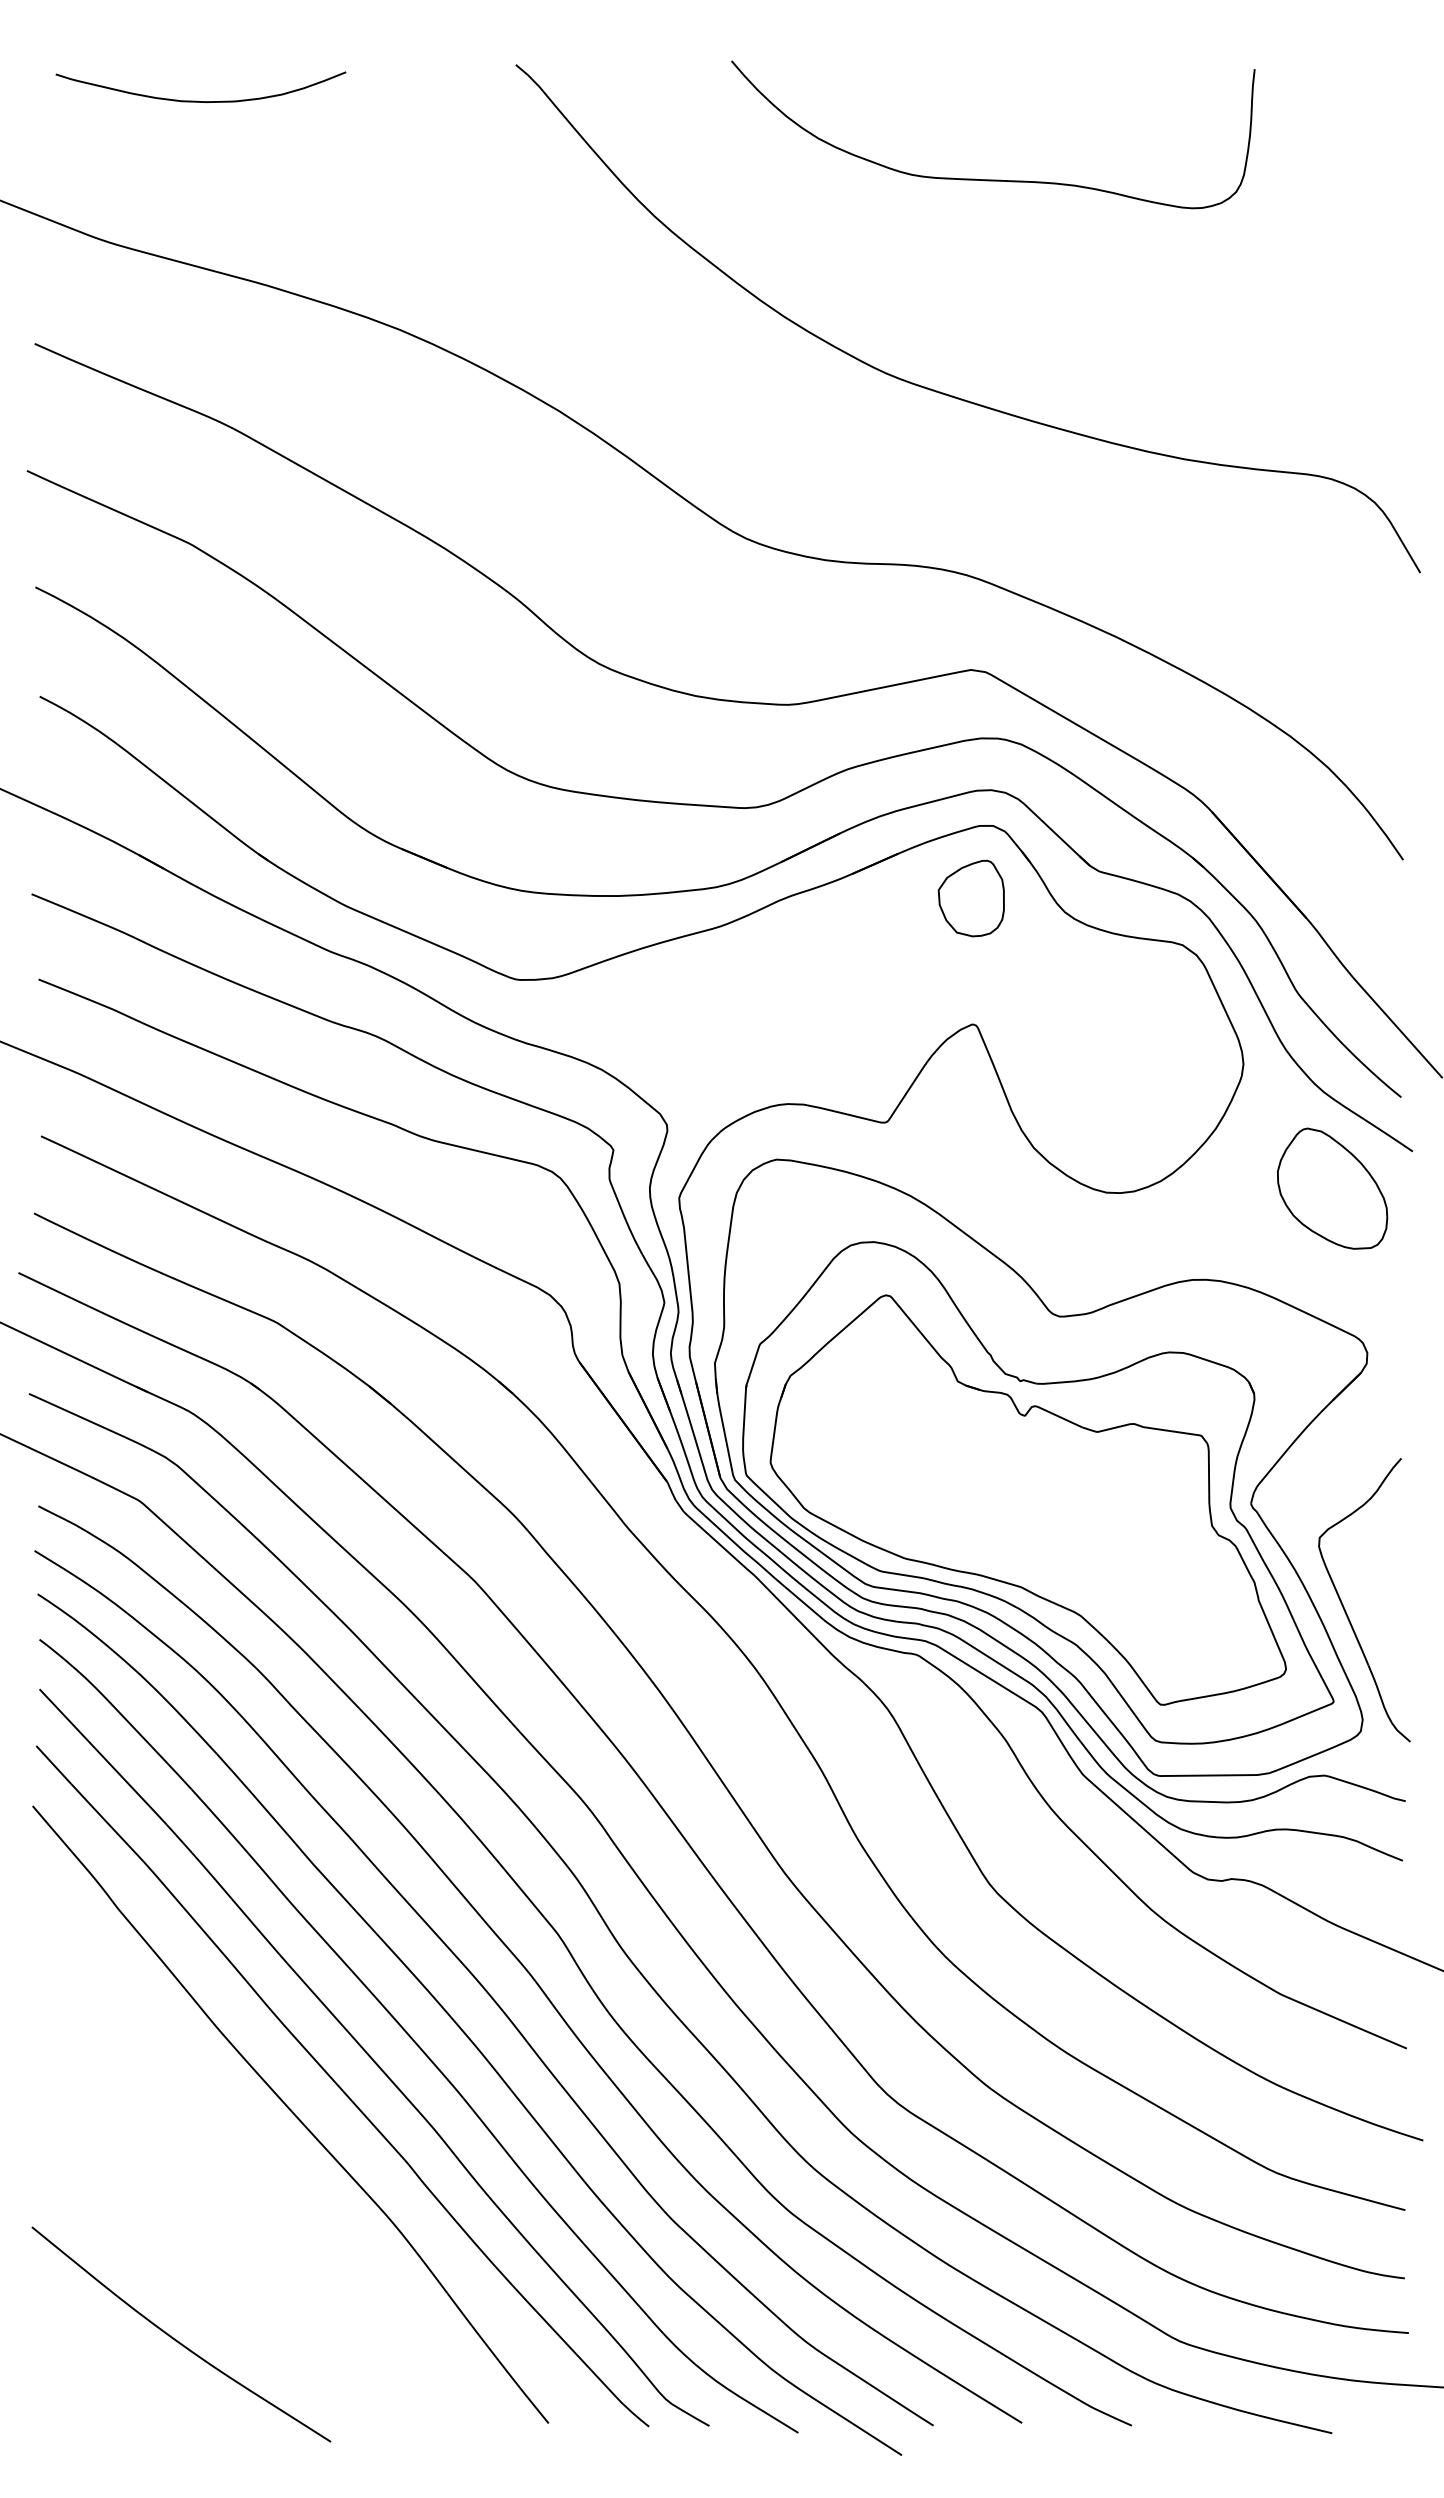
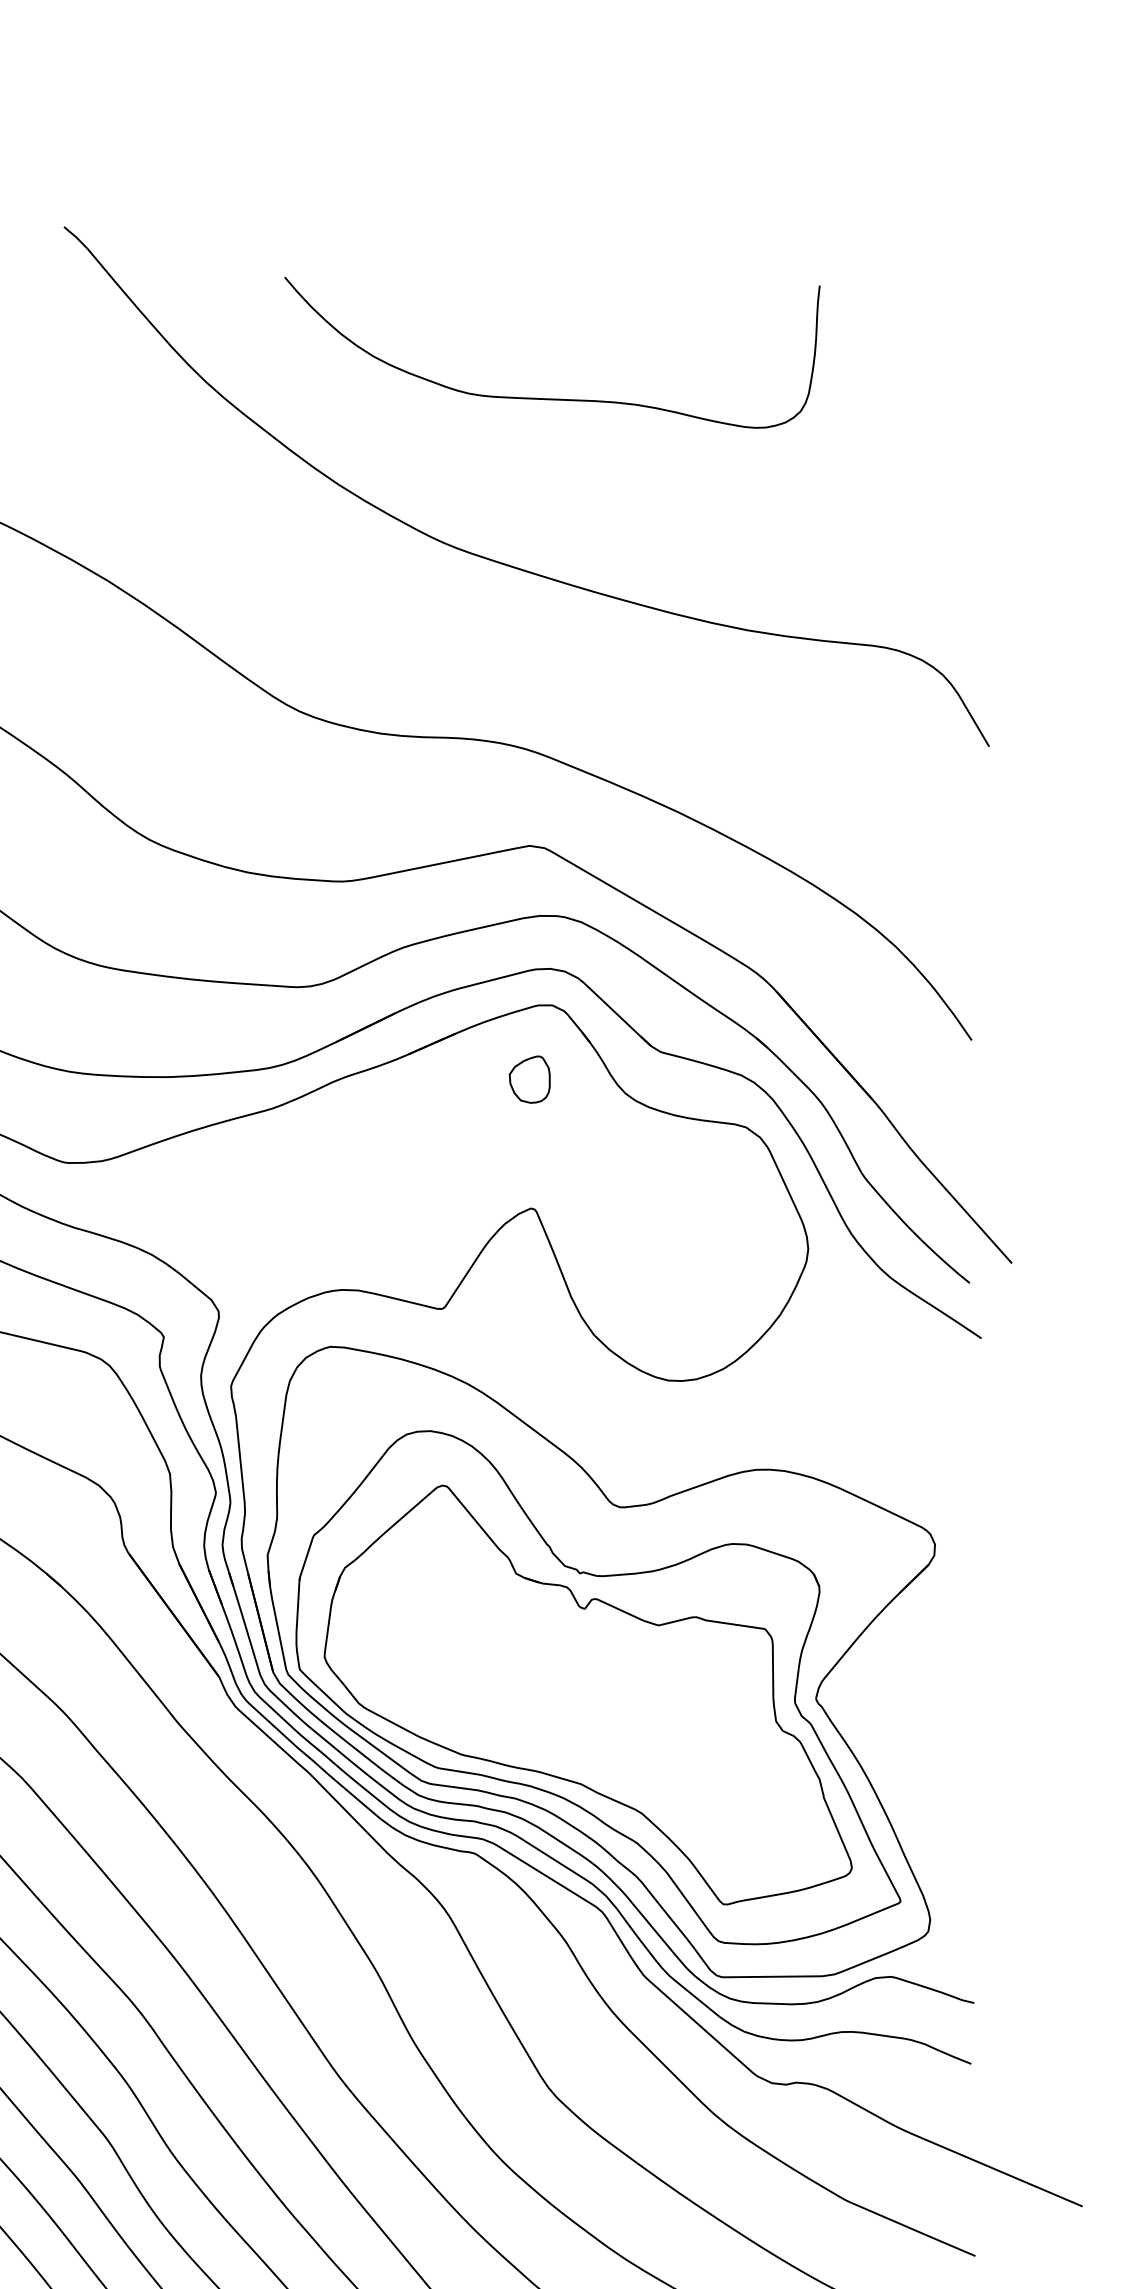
curve: (993, 179) -> (552, 398), moved
part: (970, 898) -> (529, 1079), size x0.6
part: (1332, 1188) -> (899, 1376), removed
part: (1344, 1606) -> (911, 1803), removed

